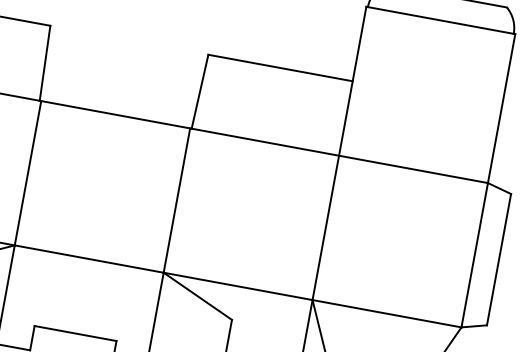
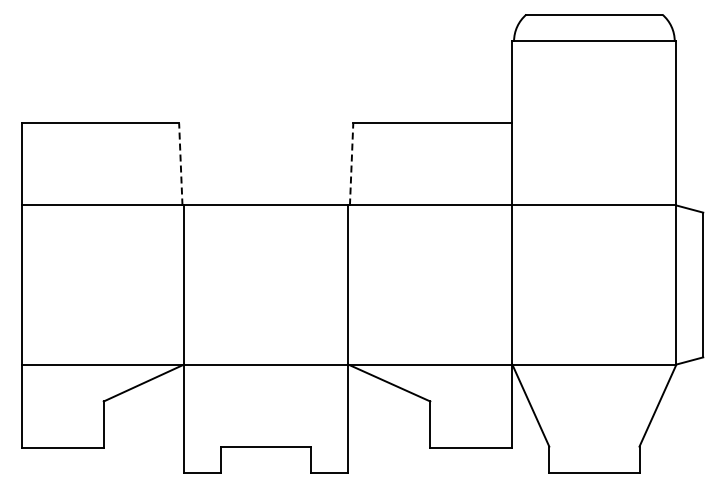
line: (44, 62) -> (180, 163), solid -> dashed
line: (200, 90) -> (351, 163), solid -> dashed

